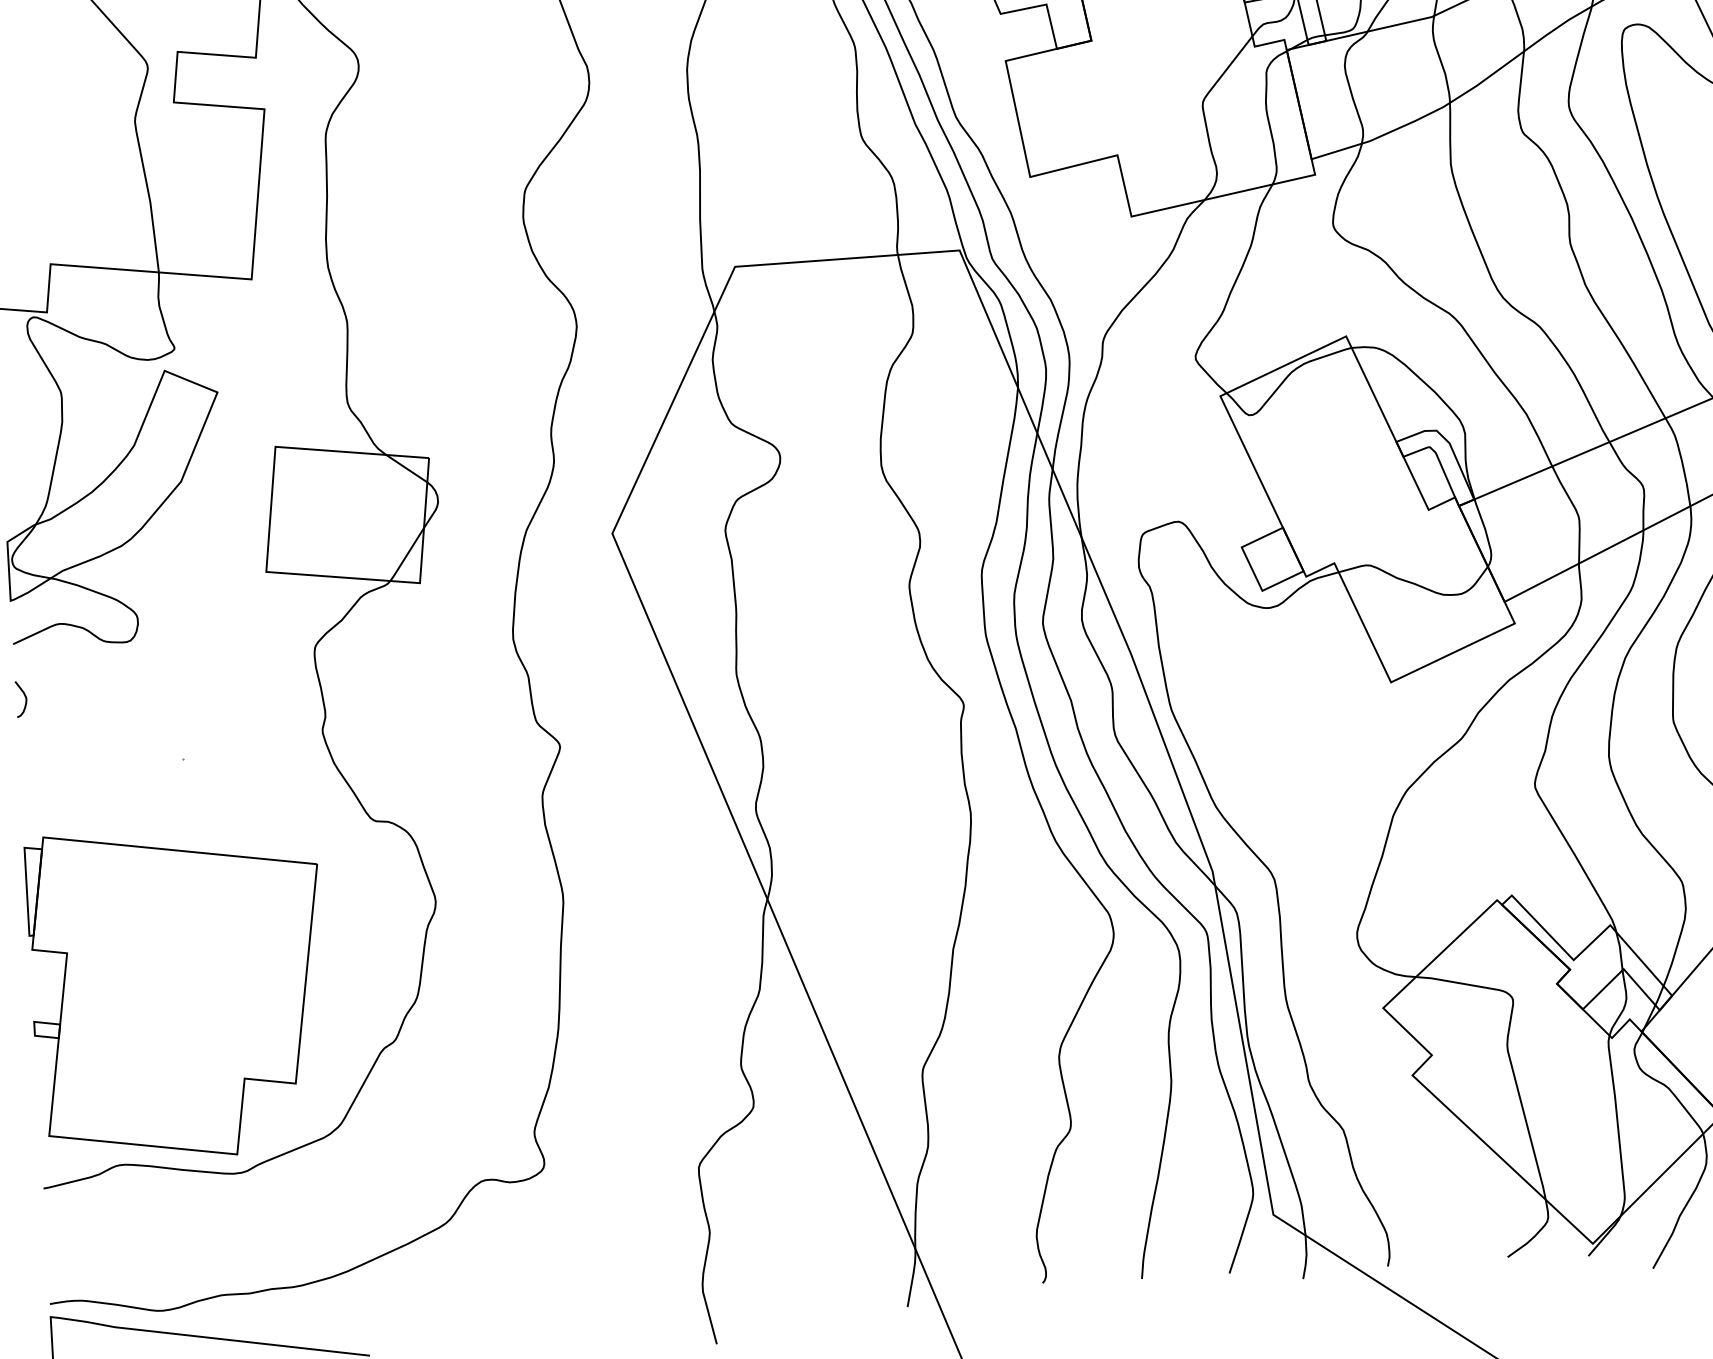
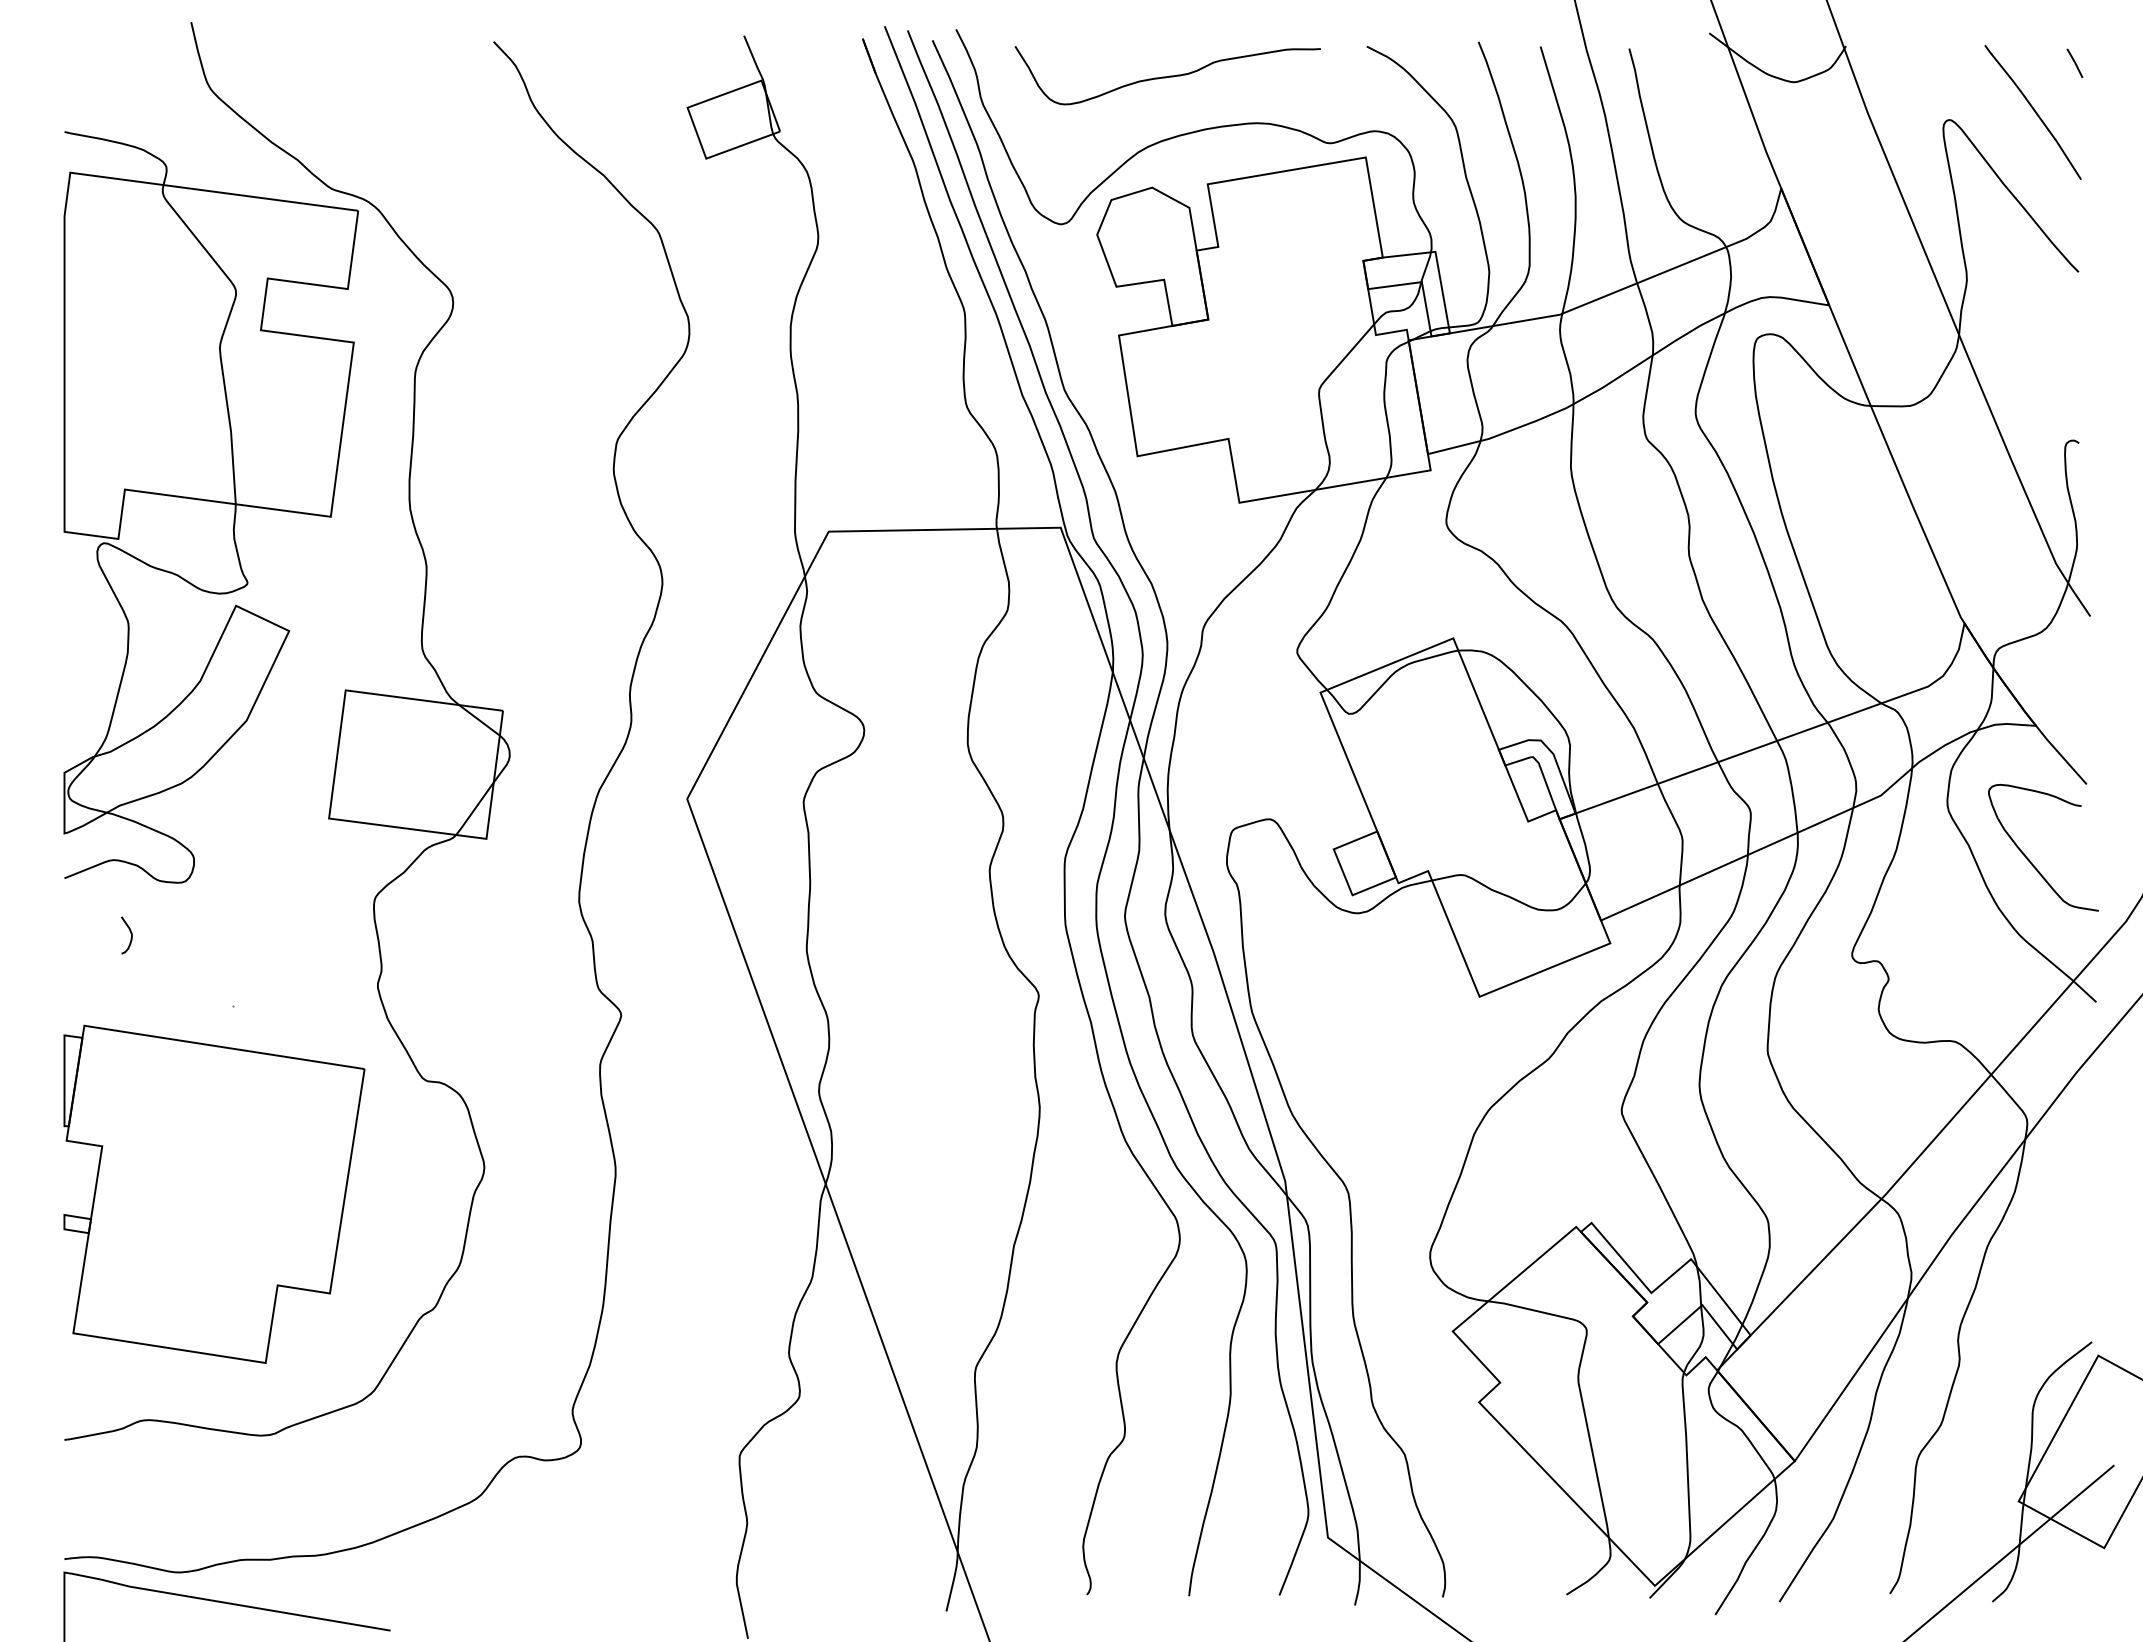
curve: (24, 697) -> (130, 933), moved
part: (178, 992) -> (214, 1193), moved

